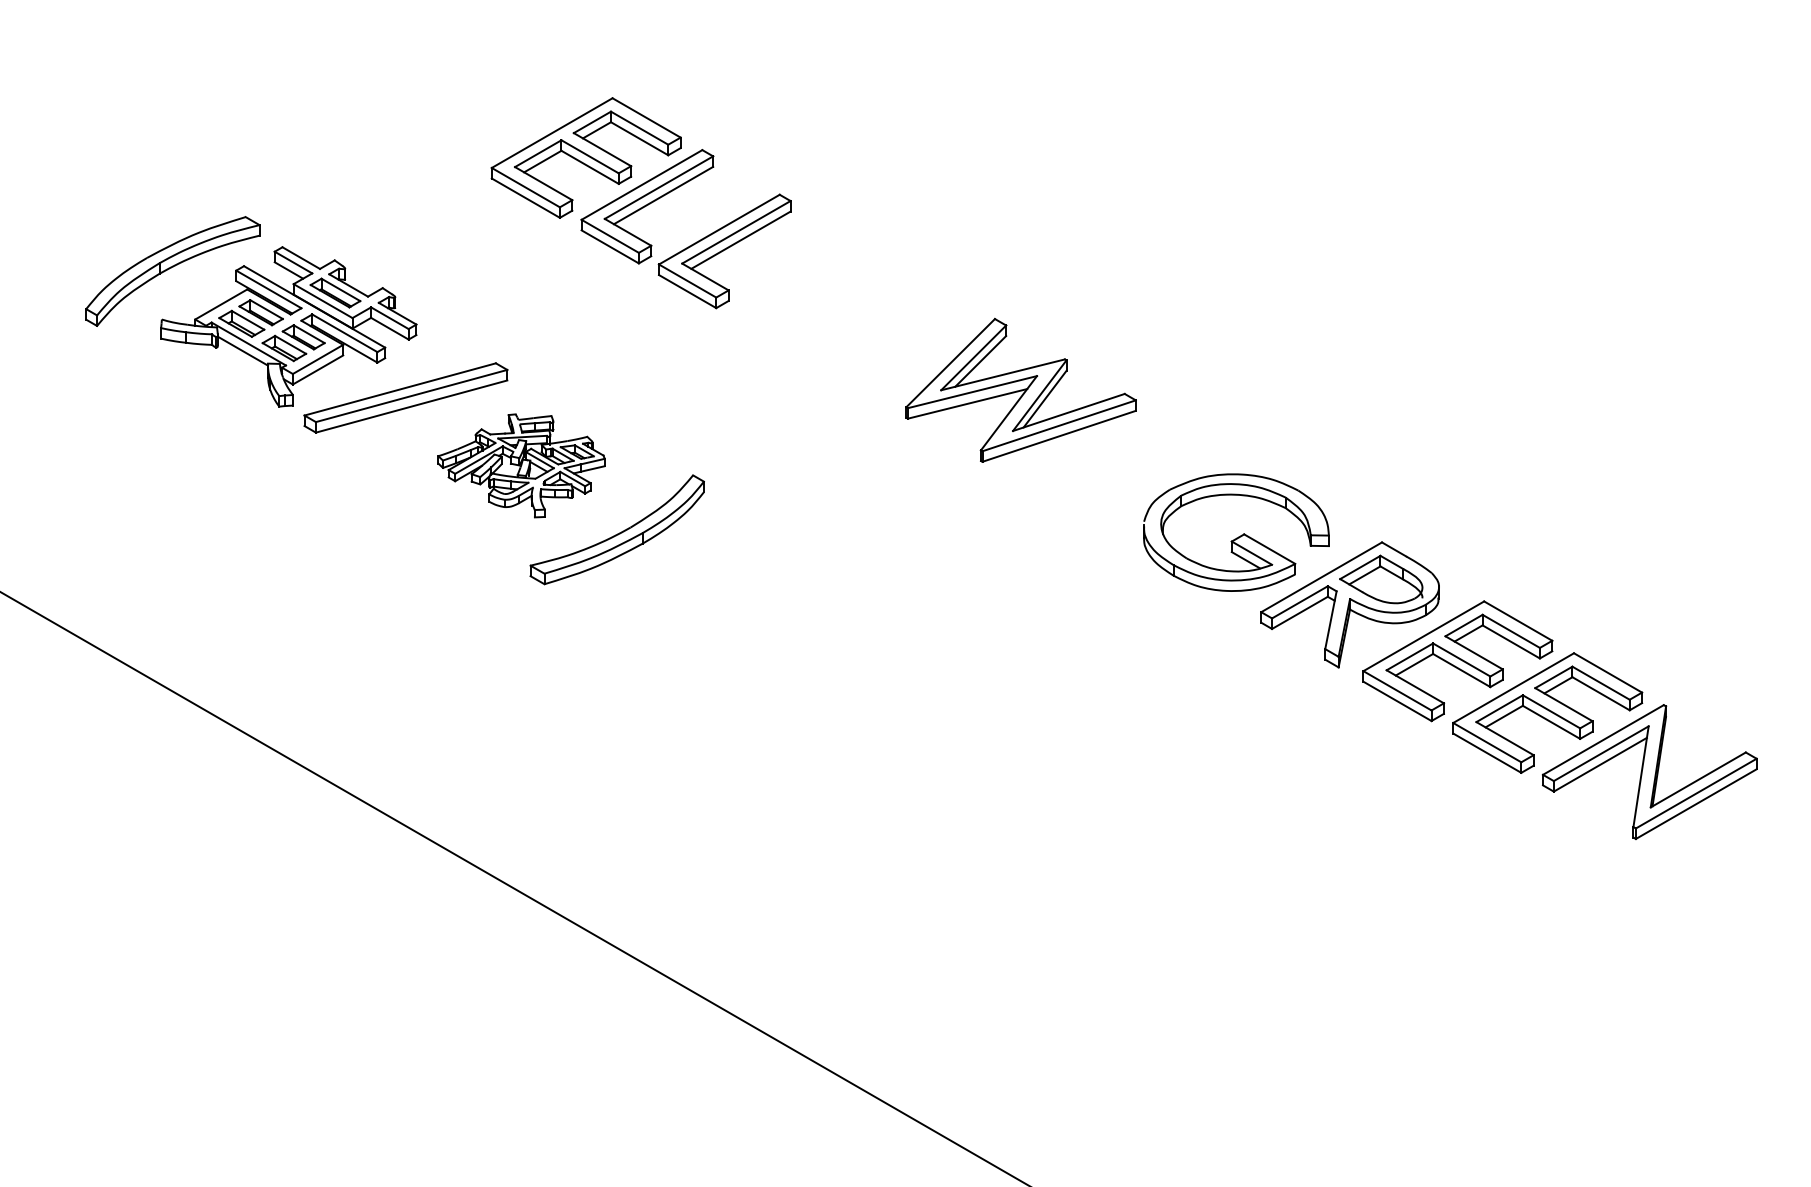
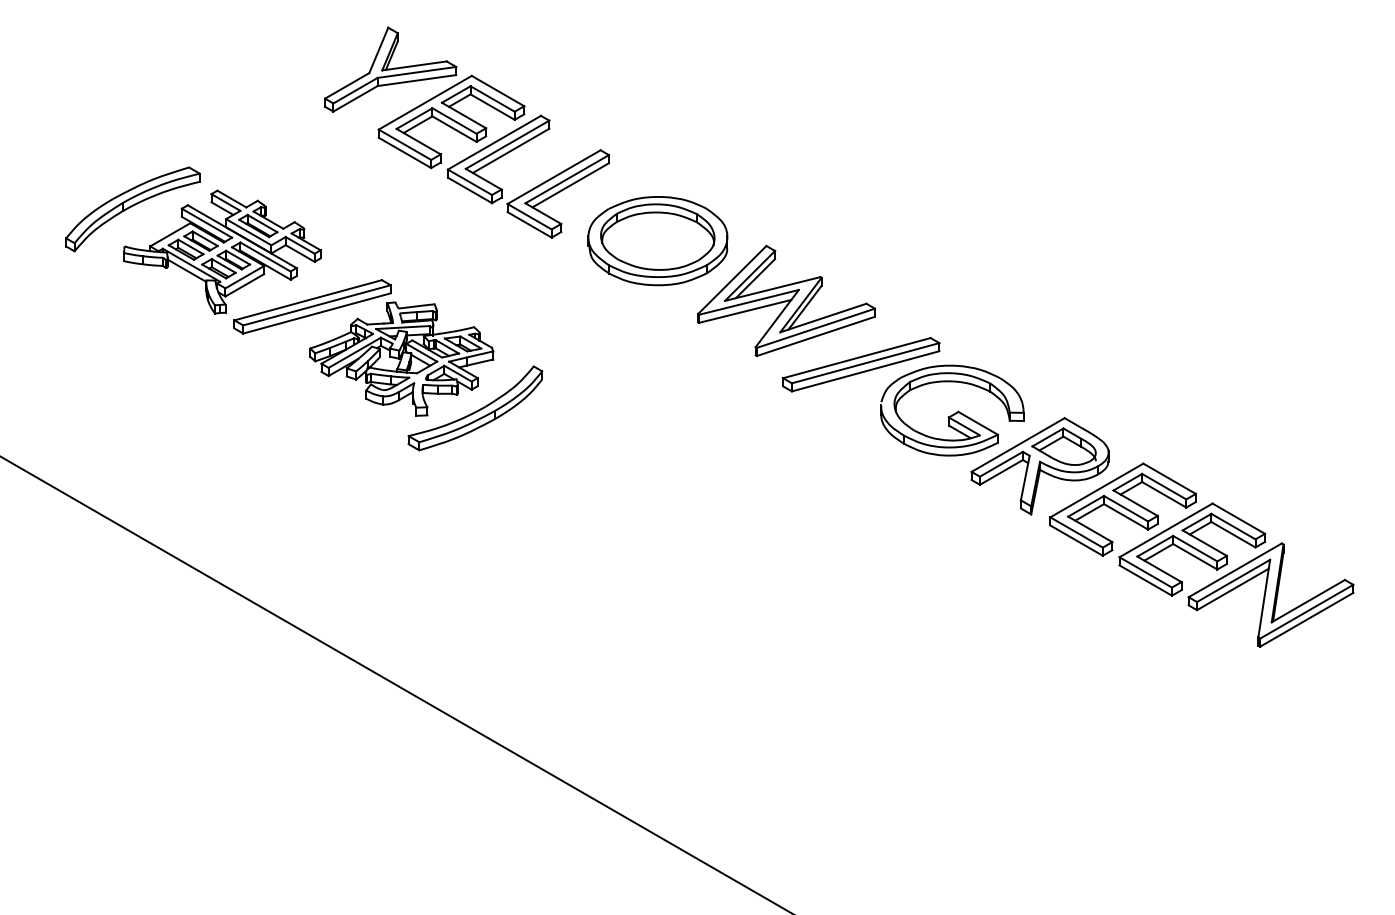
part: (507, 89) -> (390, 69), added
part: (854, 312) -> (658, 240), added
part: (521, 465) -> (401, 358), size x1.43
part: (1117, 472) -> (860, 364), added

